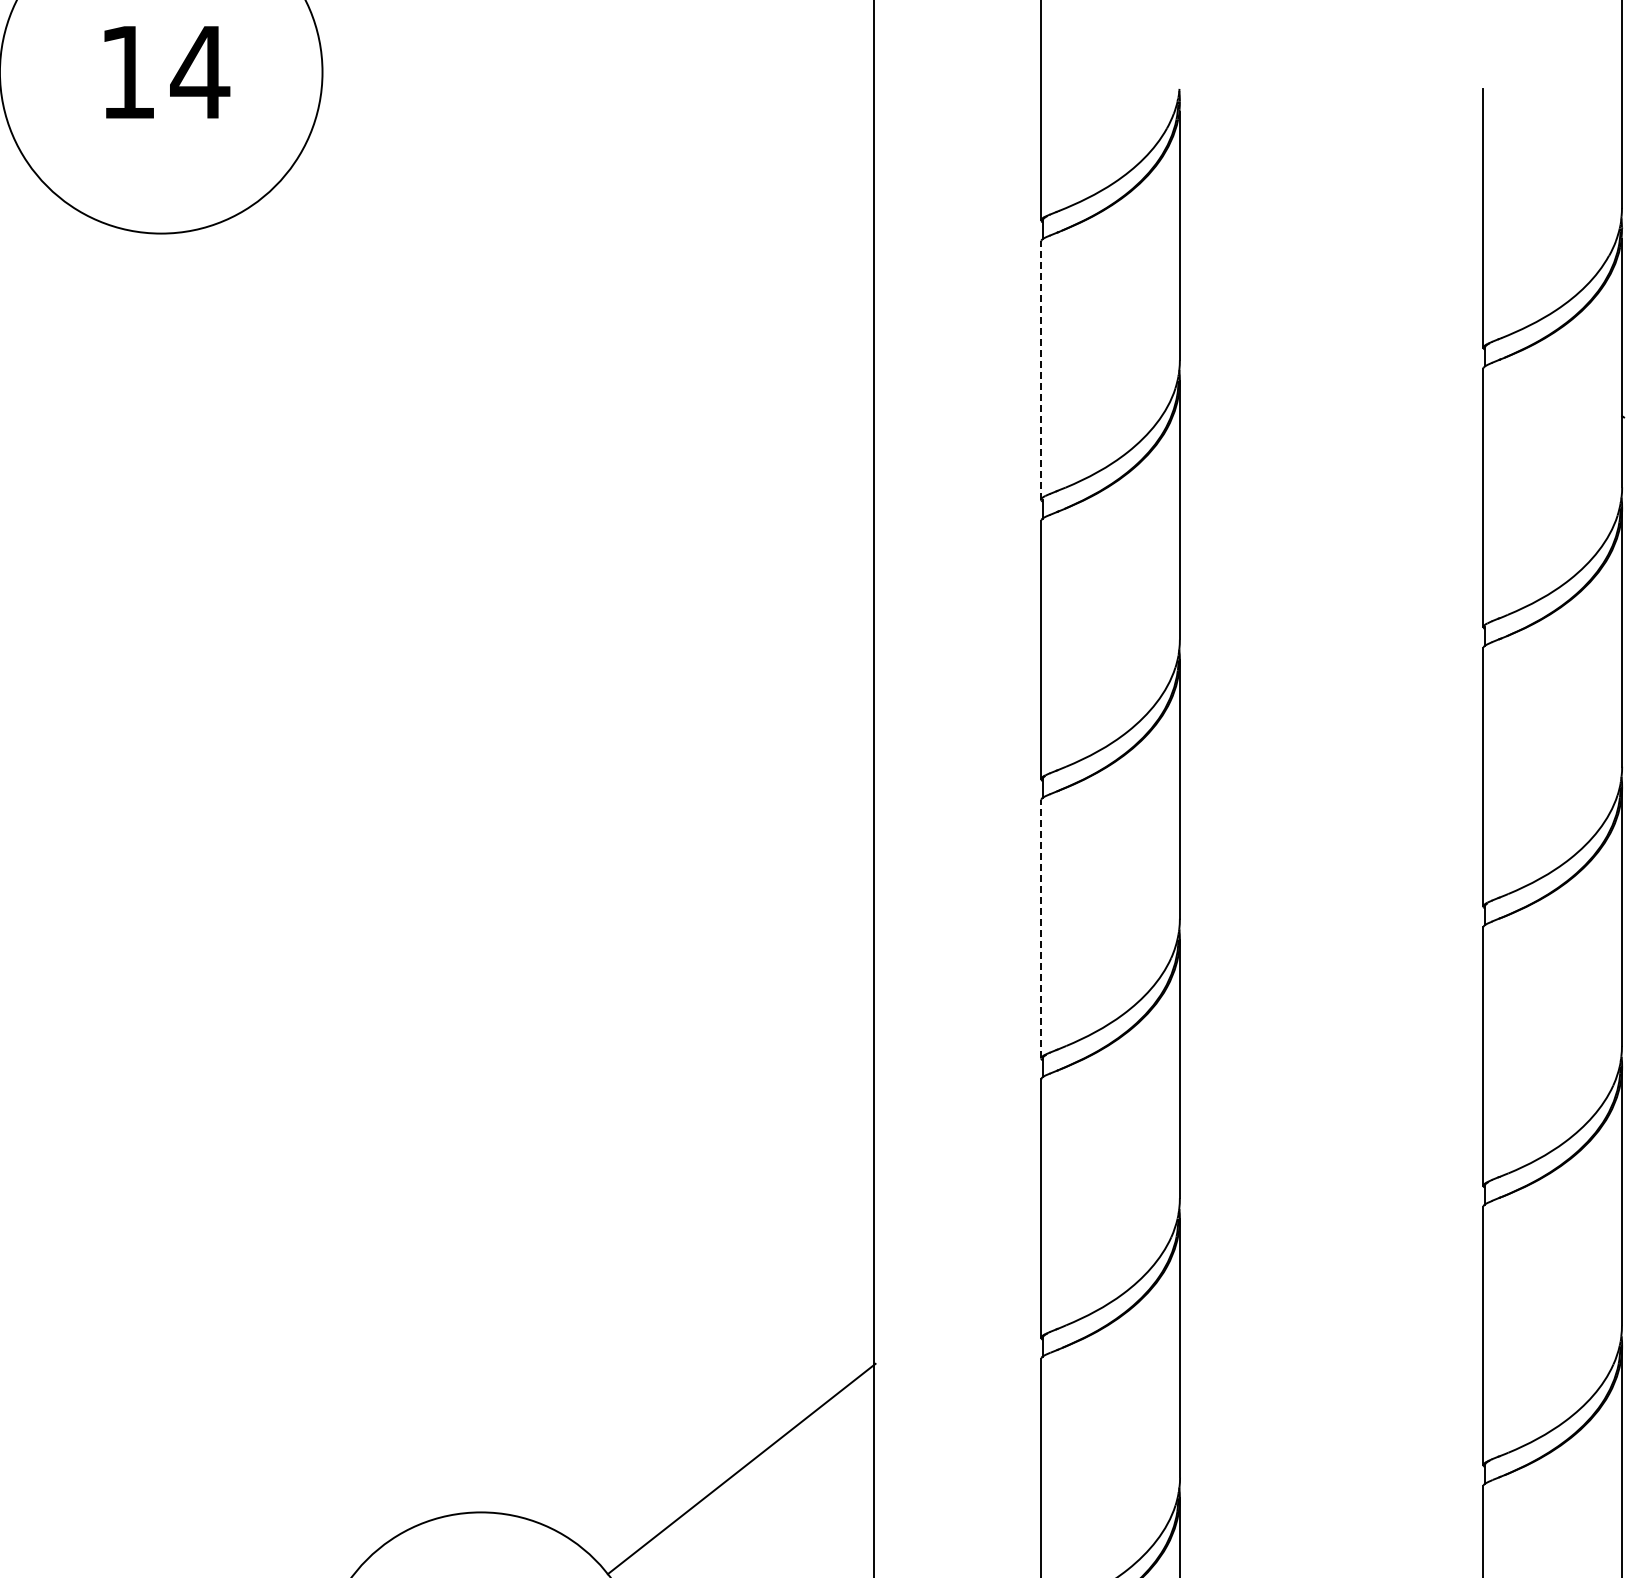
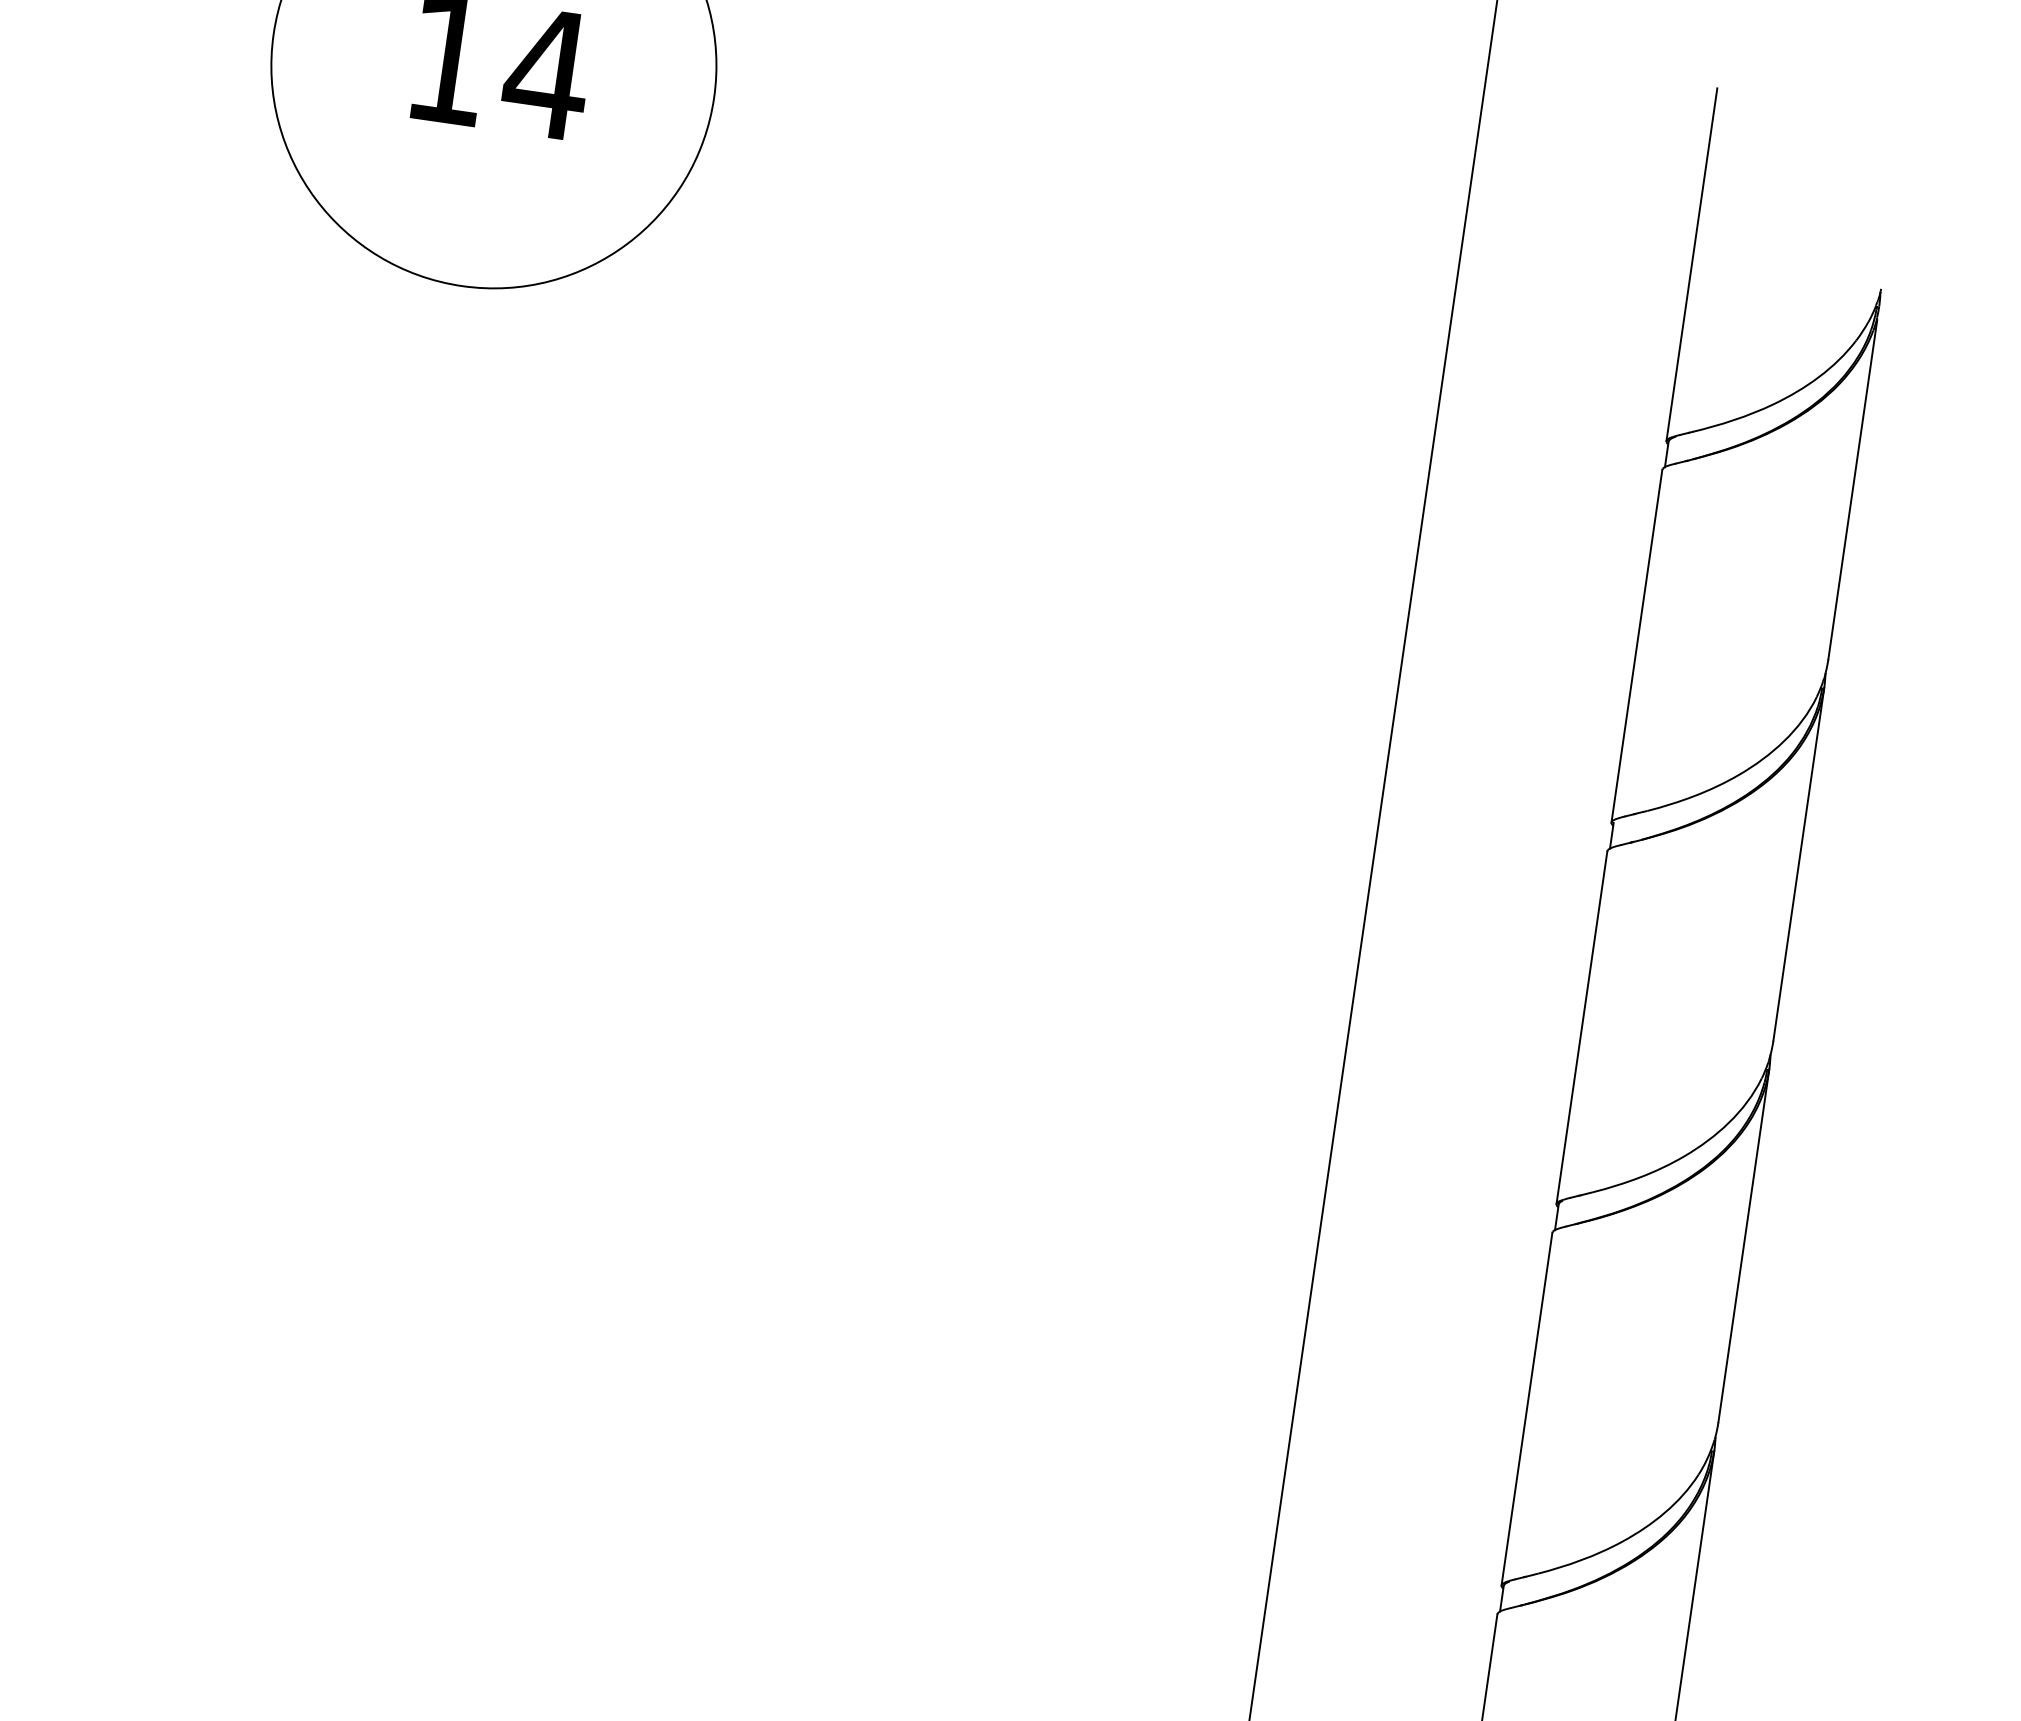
line: (1041, 370) -> (1637, 646), dashed -> solid
line: (1041, 928) -> (1527, 1408), dashed -> solid

